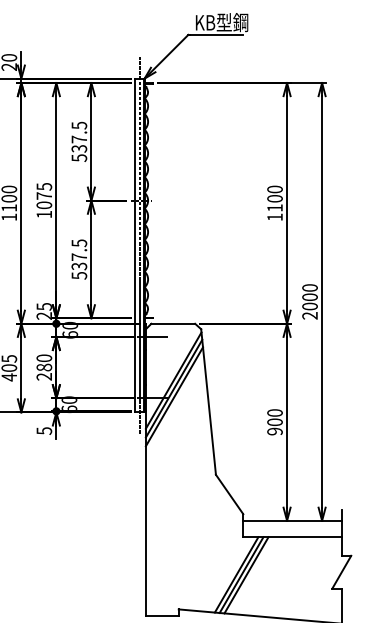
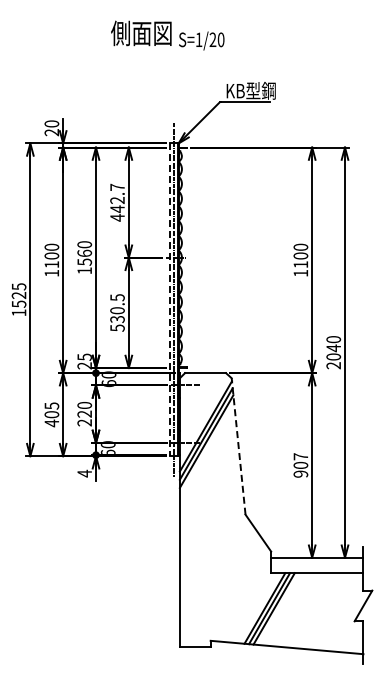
text: (79, 141) -> (117, 202), 537.5 -> 442.7
text: (44, 196) -> (84, 253), 1075 -> 1560
line: (134, 246) -> (169, 300), solid -> dashed
text: (79, 256) -> (117, 310), 537.5 -> 530.5
text: (309, 297) -> (333, 348), 2000 -> 2040
text: (44, 366) -> (84, 413), 280 -> 220
line: (208, 402) -> (238, 446), solid -> dashed
text: (274, 412) -> (300, 456), 900 -> 907
text: (44, 430) -> (84, 473), 5 -> 4

